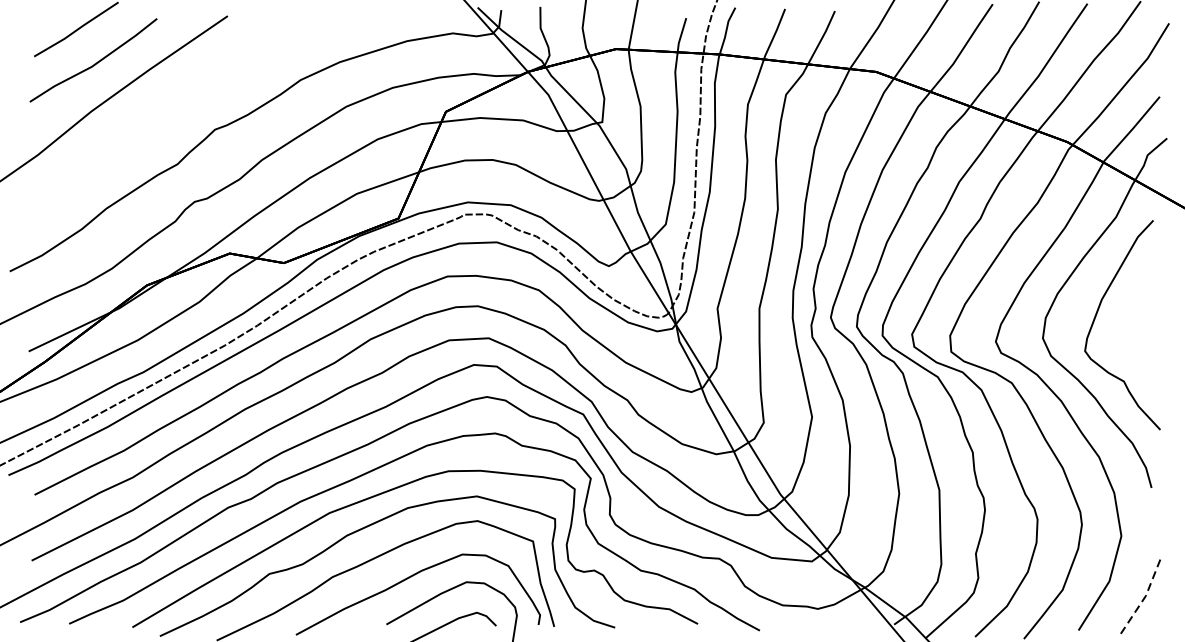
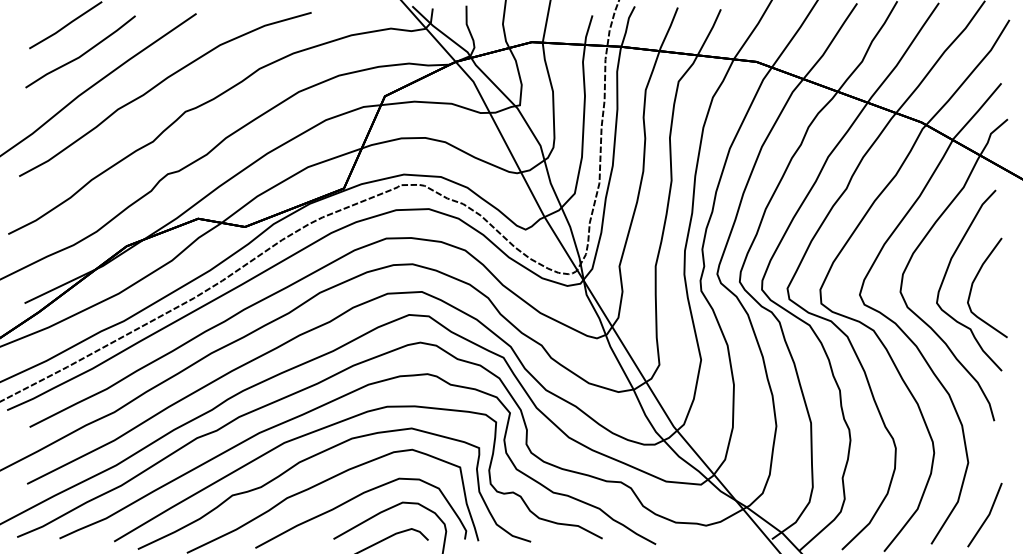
curve: (182, 100) -> (157, 86), added
curve: (1129, 325) -> (975, 280), added
line: (1144, 598) -> (988, 516), dashed -> solid

